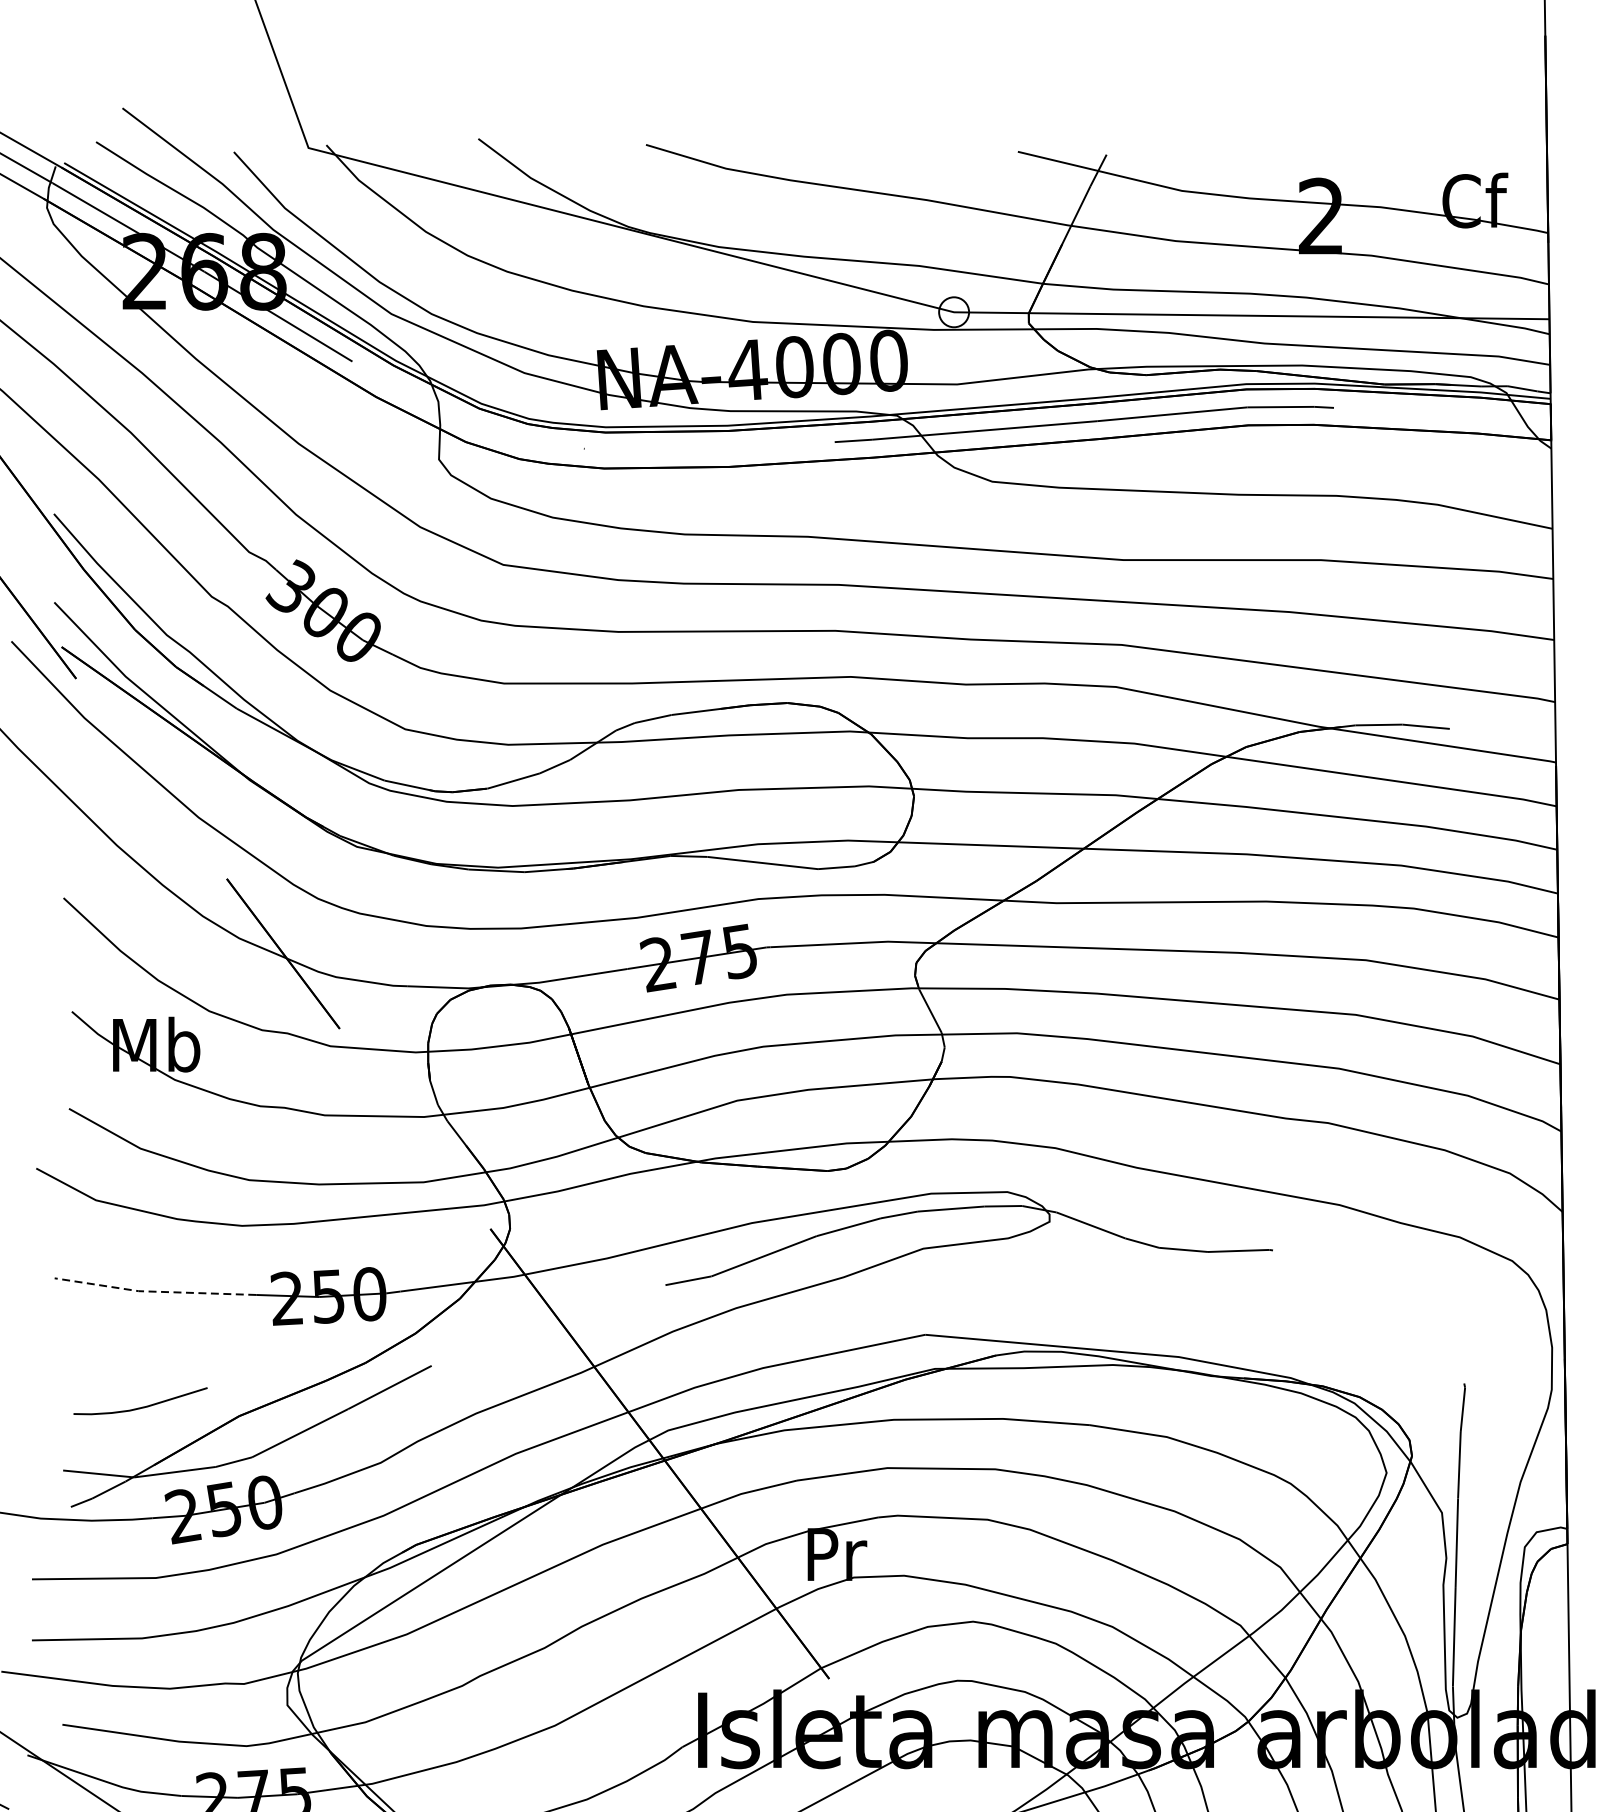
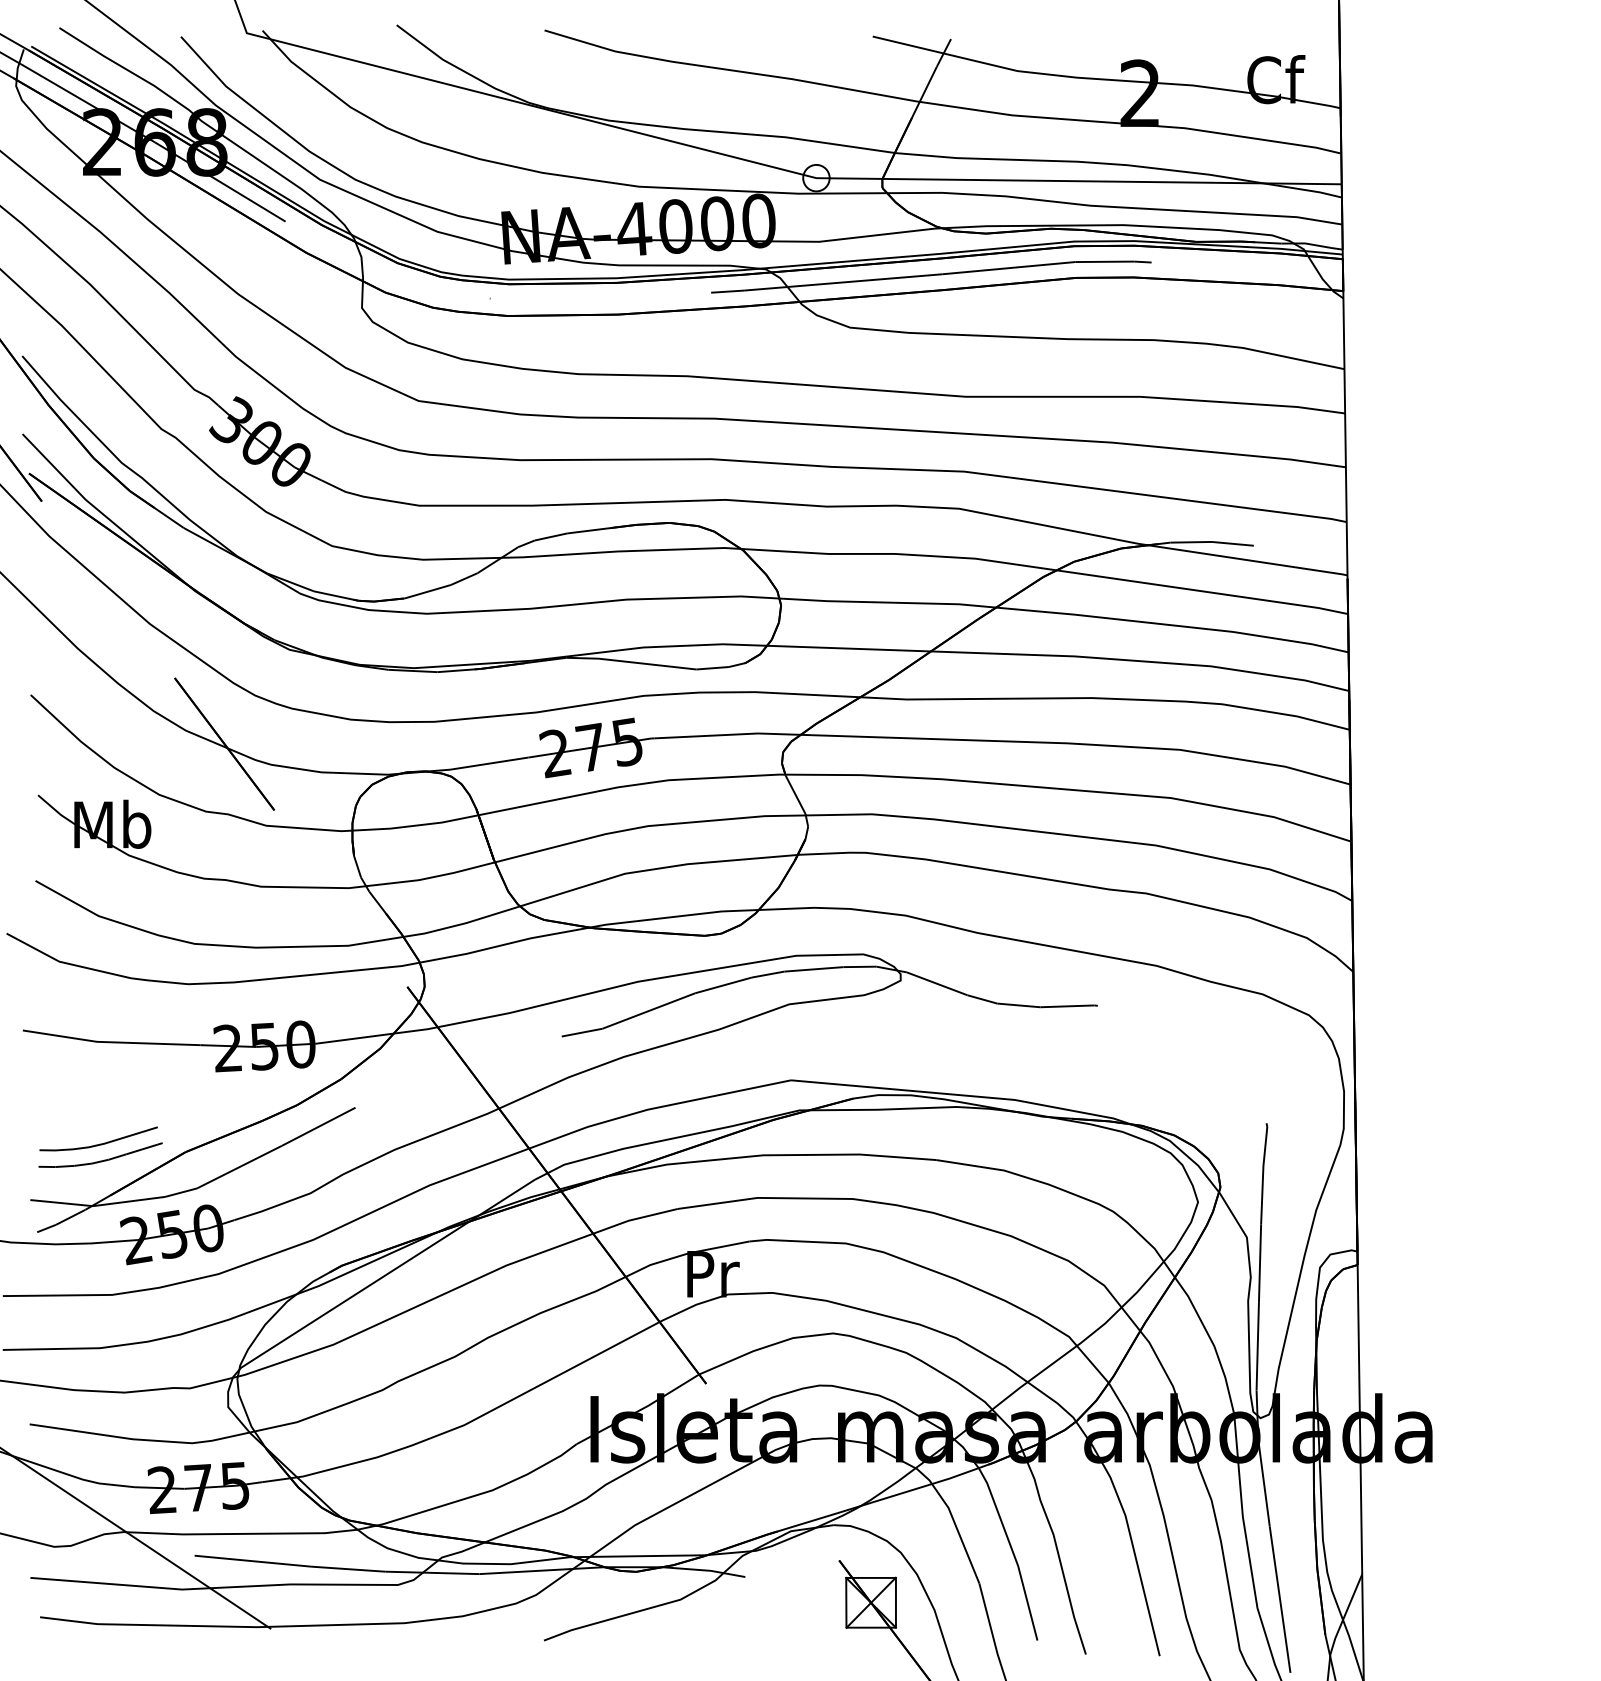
line: (153, 1291) -> (110, 1042), dashed -> solid
curve: (142, 1425) -> (100, 1160), added

